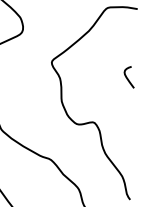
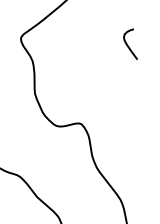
curve: (127, 77) -> (128, 44), moved

